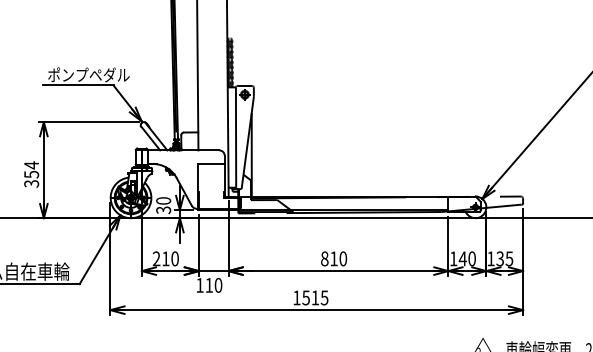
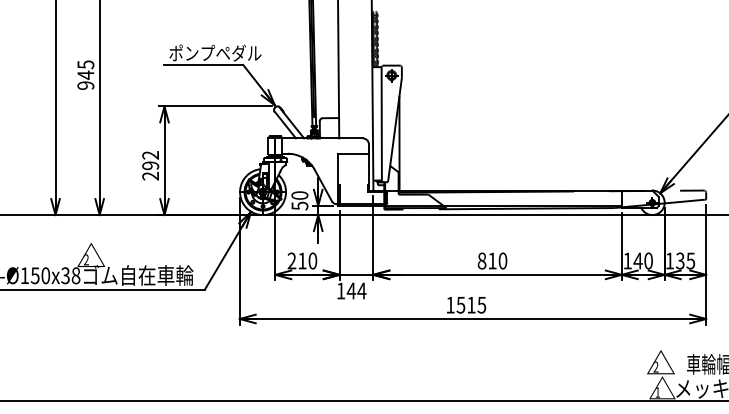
text: (31, 174) -> (150, 165), 354 -> 292
text: (163, 209) -> (299, 205), 30 -> 50
text: (213, 284) -> (356, 290), 110 -> 144

